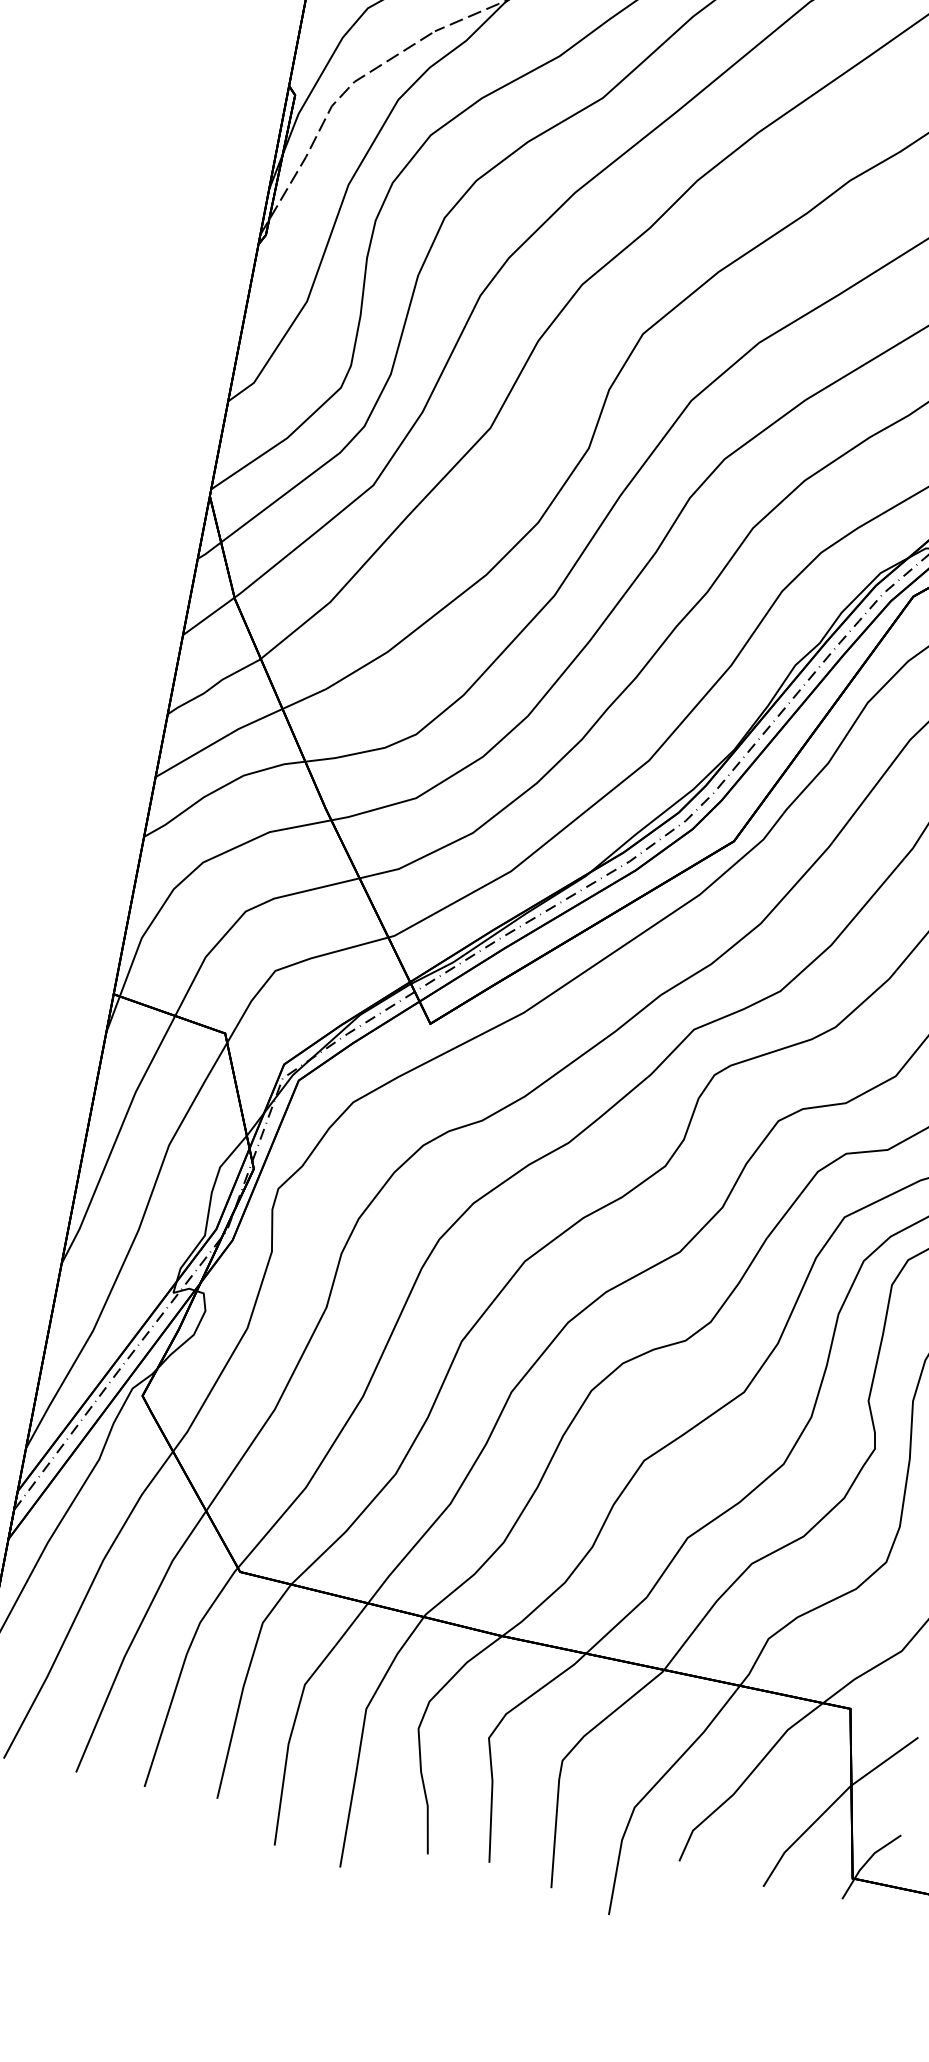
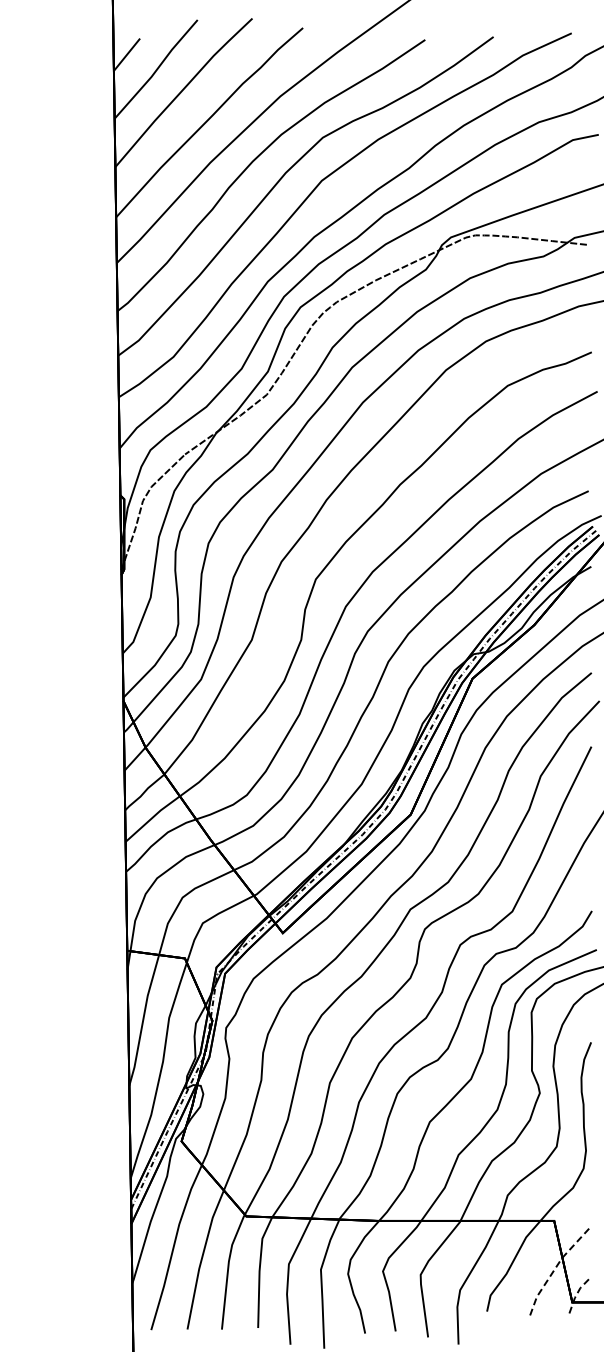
line: (833, 1803) -> (555, 1268), solid -> dashed
line: (867, 1860) -> (577, 1292), solid -> dashed

